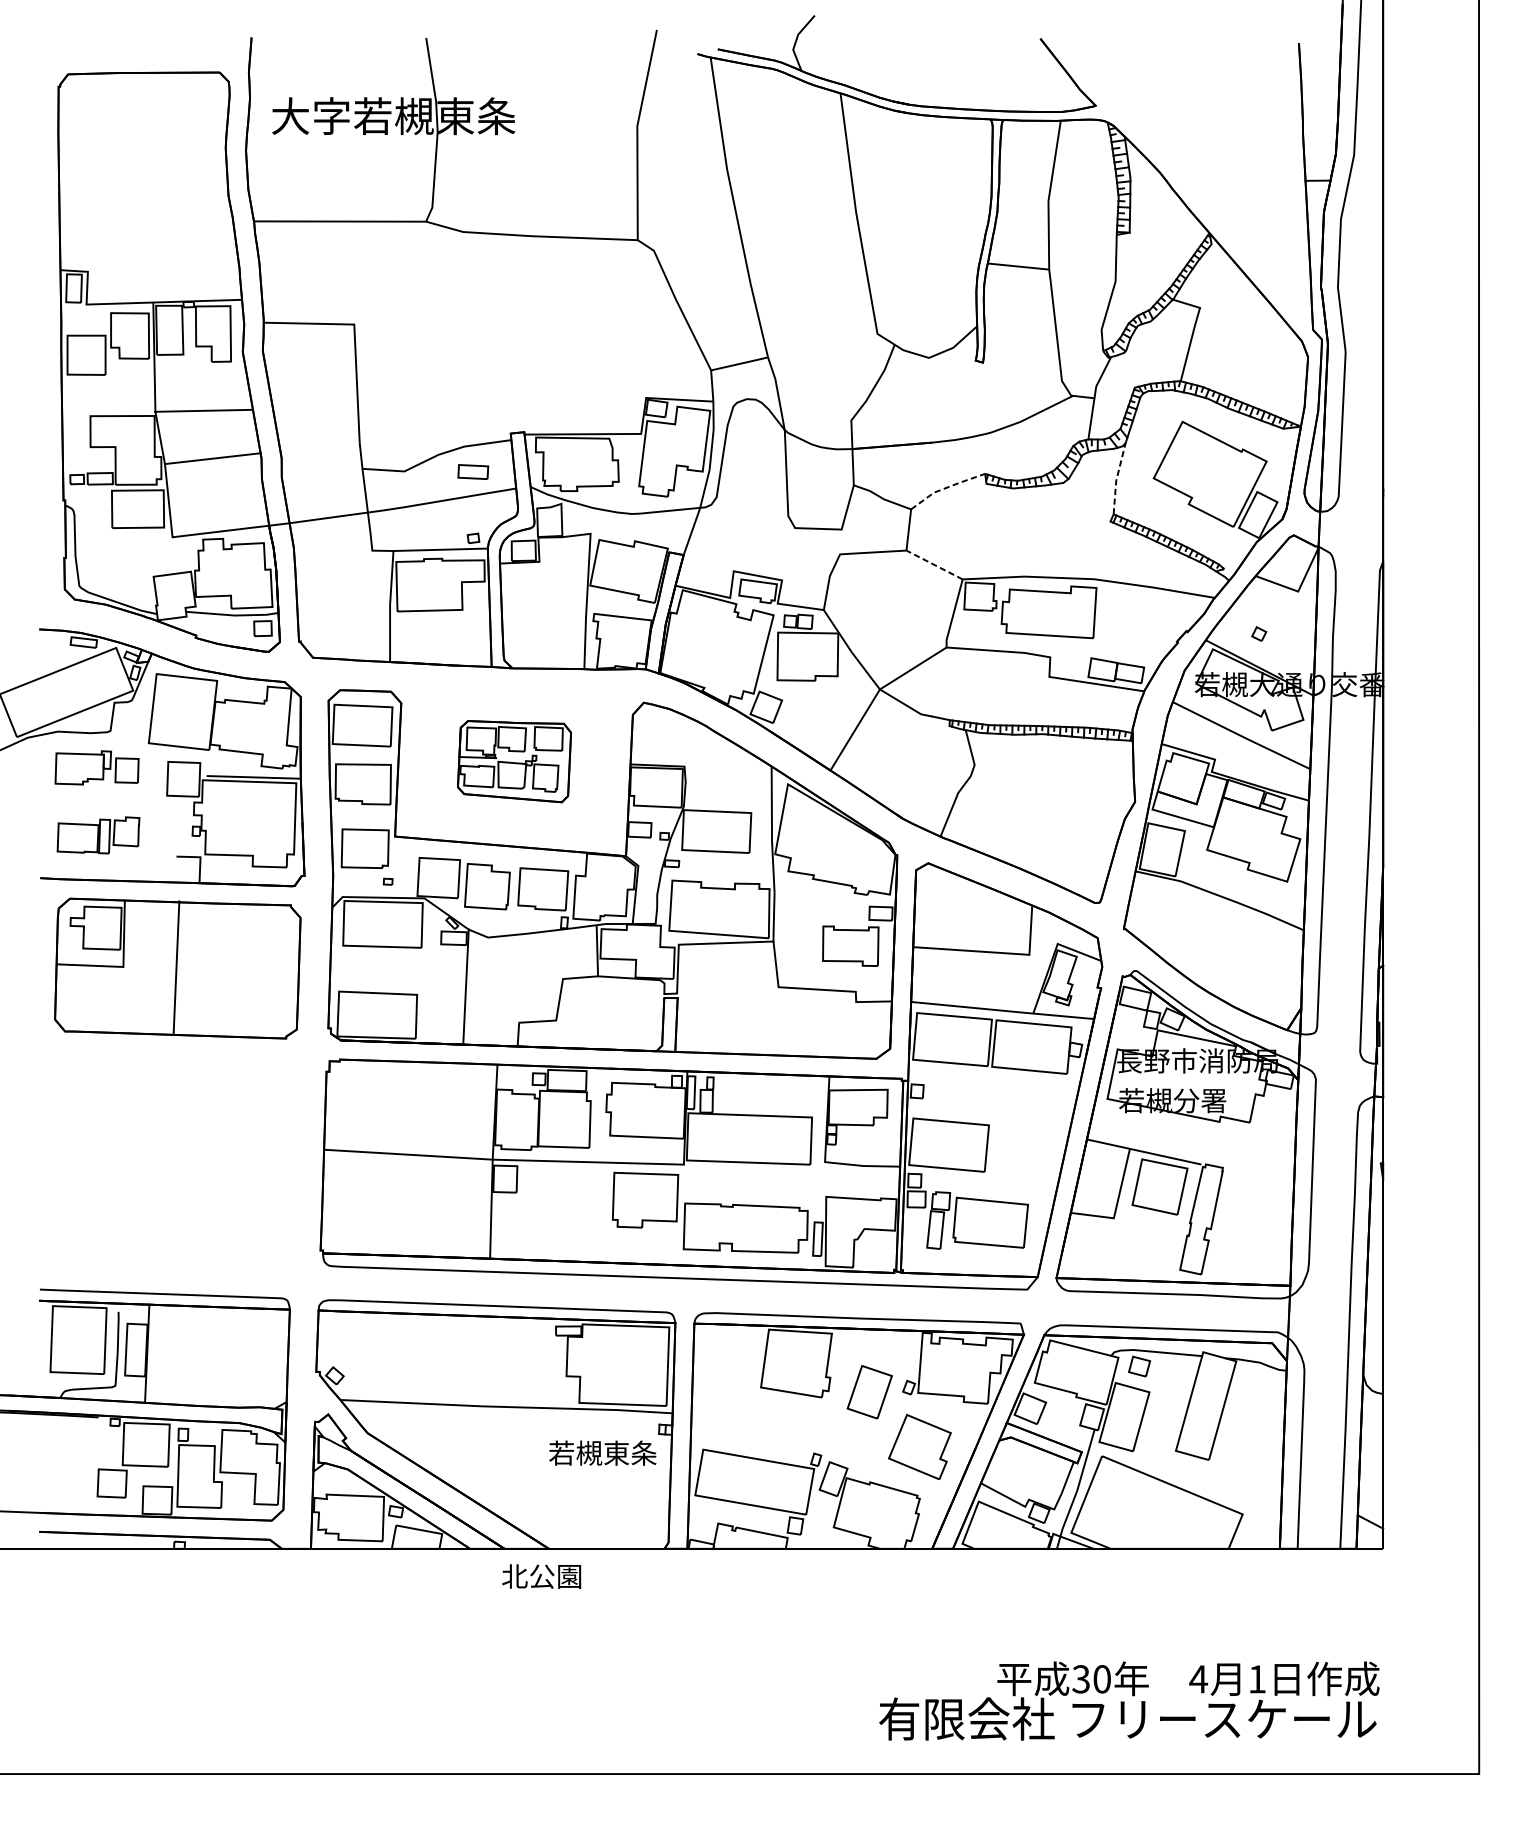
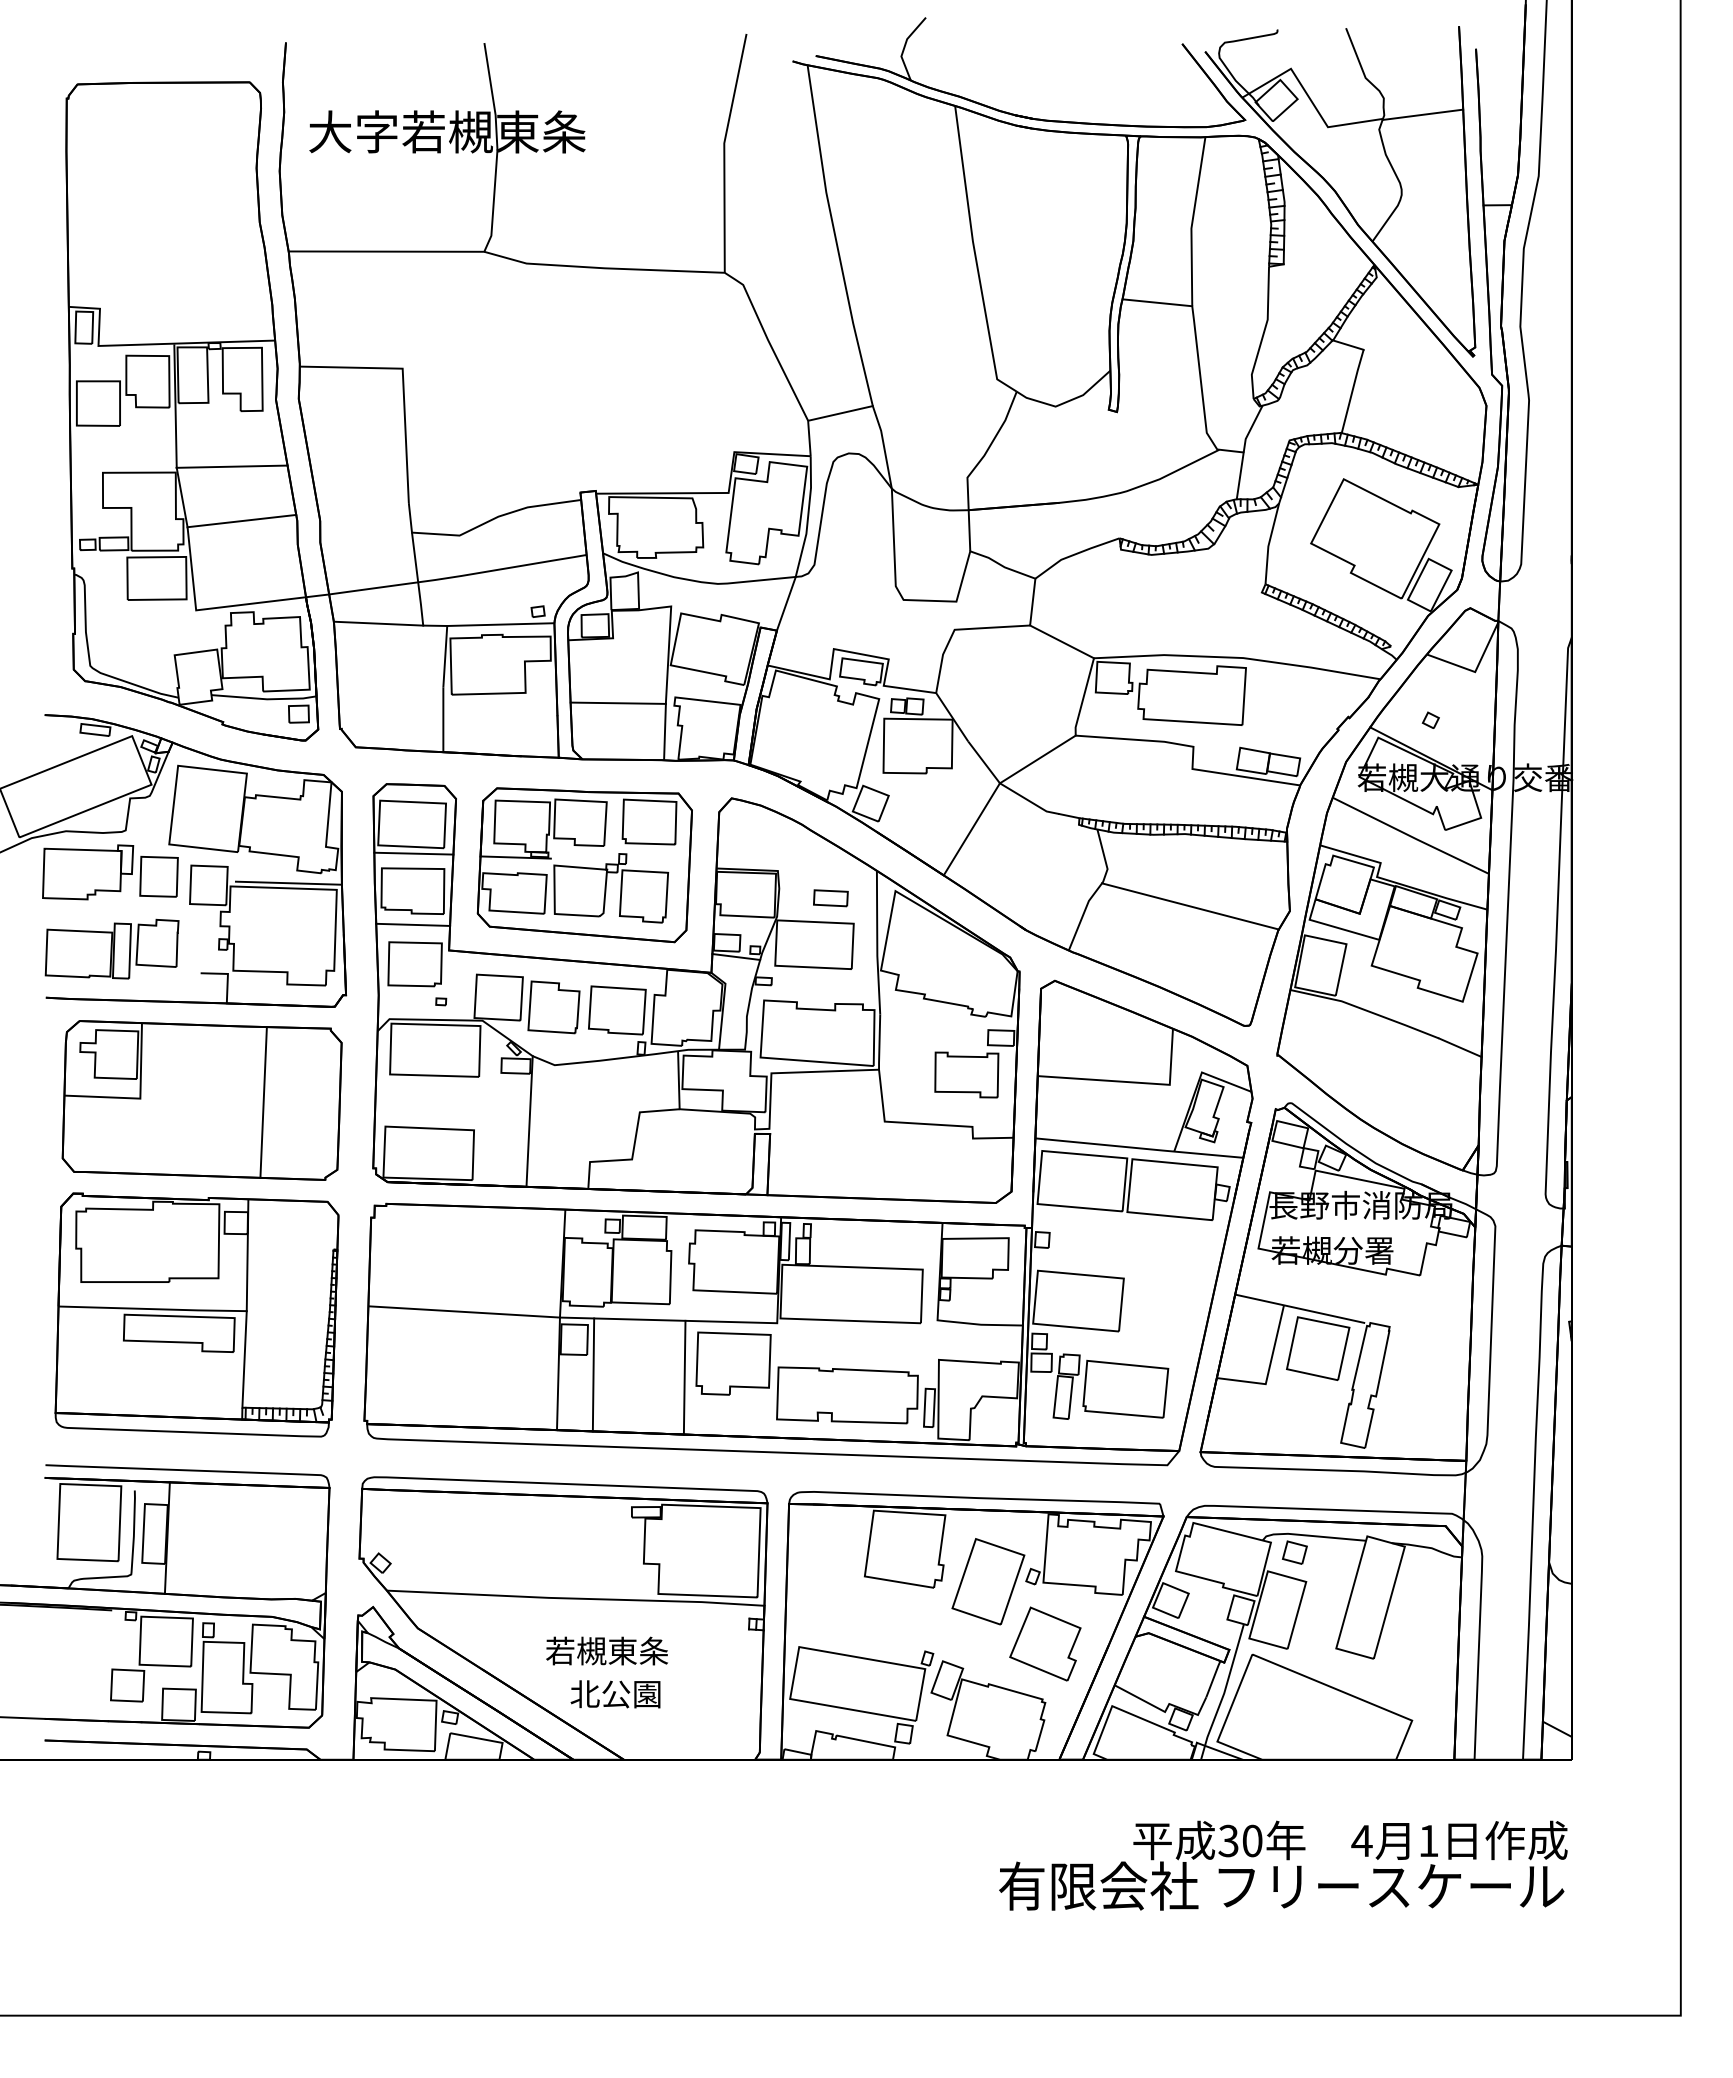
part: (1179, 168) -> (1340, 191), added
part: (472, 472) -> (830, 898), moved
line: (1117, 478) -> (1269, 543), dashed -> solid
line: (946, 488) -> (1075, 554), dashed -> solid
line: (333, 548) -> (378, 623), added
line: (934, 564) -> (1062, 641), dashed -> solid
line: (543, 618) -> (617, 702), added
line: (363, 751) -> (413, 853), added
part: (514, 761) -> (584, 865), size x1.67
part: (97, 767) -> (110, 872), size x1.43
line: (1047, 797) -> (1190, 906), added
line: (363, 813) -> (413, 924), added
part: (98, 834) -> (111, 948), size x1.43
line: (648, 841) -> (736, 956), added
line: (176, 967) -> (263, 1102), moved
part: (172, 1156) -> (196, 1314), added
line: (522, 1209) -> (593, 1374), added
line: (602, 1212) -> (684, 1377), added
part: (869, 1391) -> (988, 1581), size x1.43
text: (602, 1452) -> (606, 1650), moved
text: (541, 1576) -> (615, 1694), moved
text: (1129, 1700) -> (1283, 1865), moved

